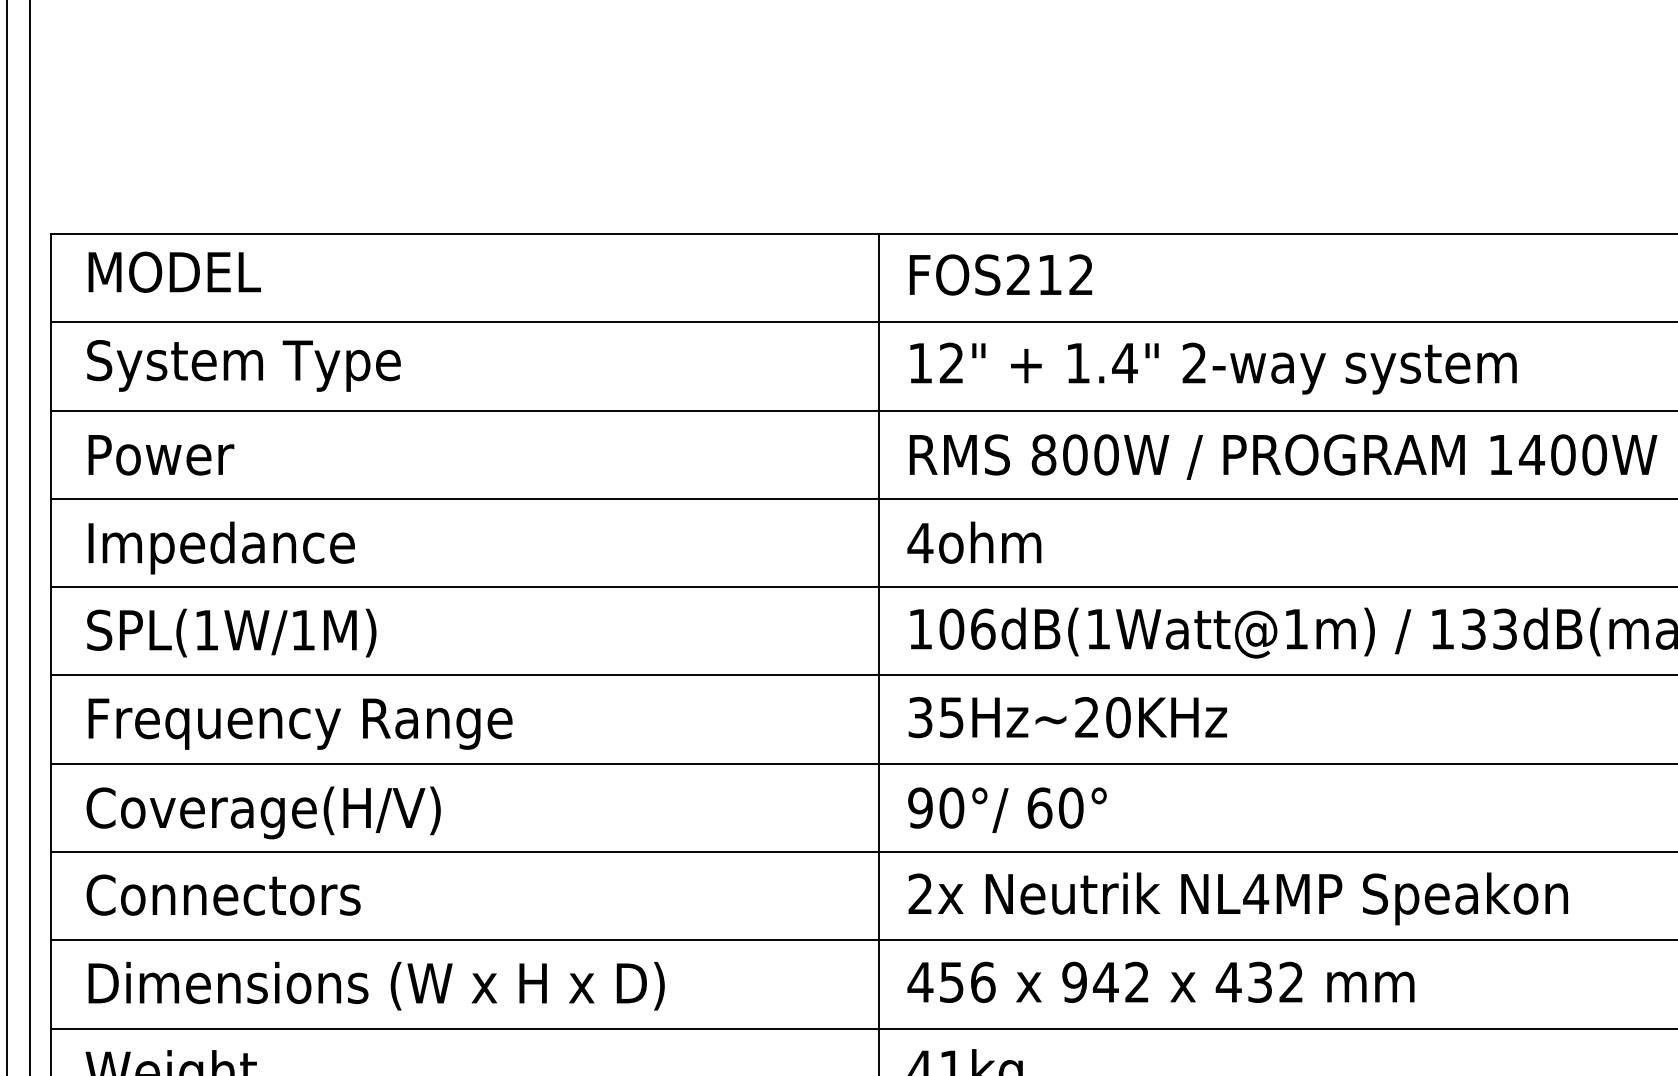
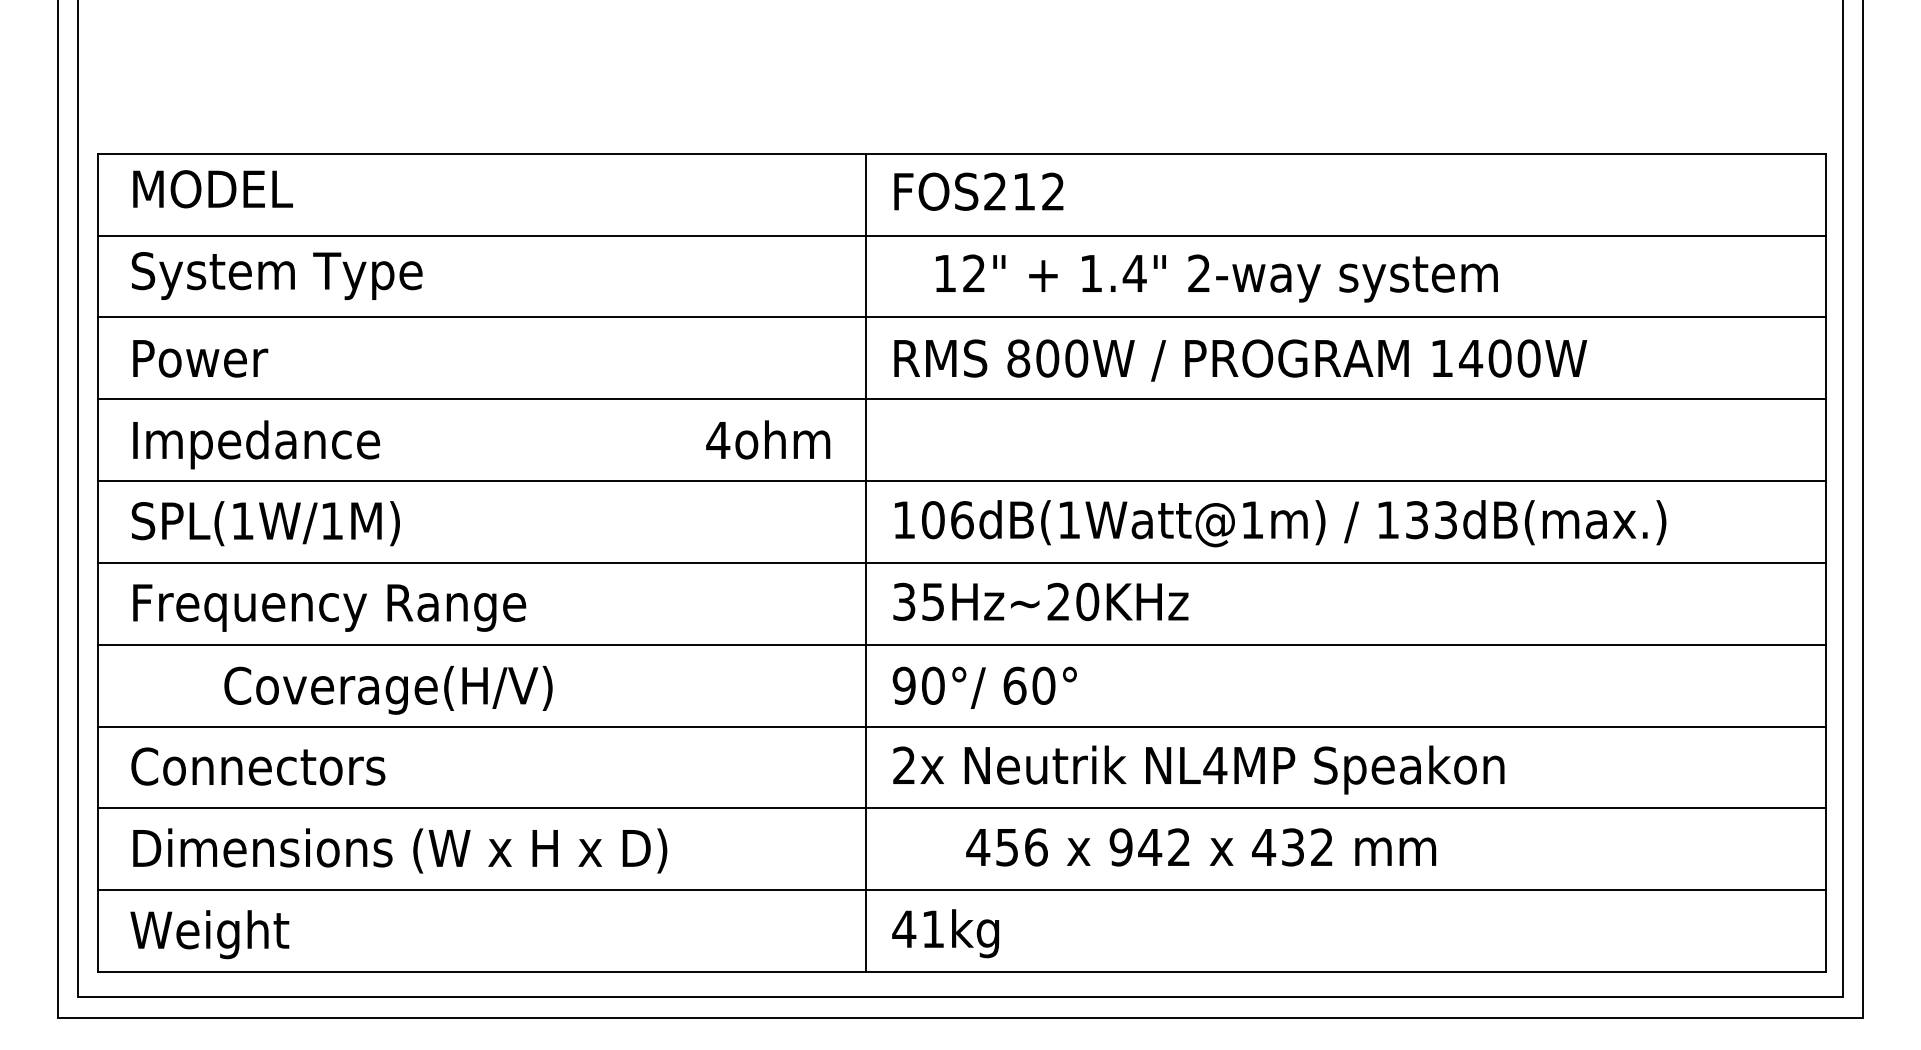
text: (1213, 368) -> (1216, 278), moved
text: (974, 542) -> (768, 439), moved
text: (263, 813) -> (388, 690), moved
text: (1161, 982) -> (1201, 847), moved

